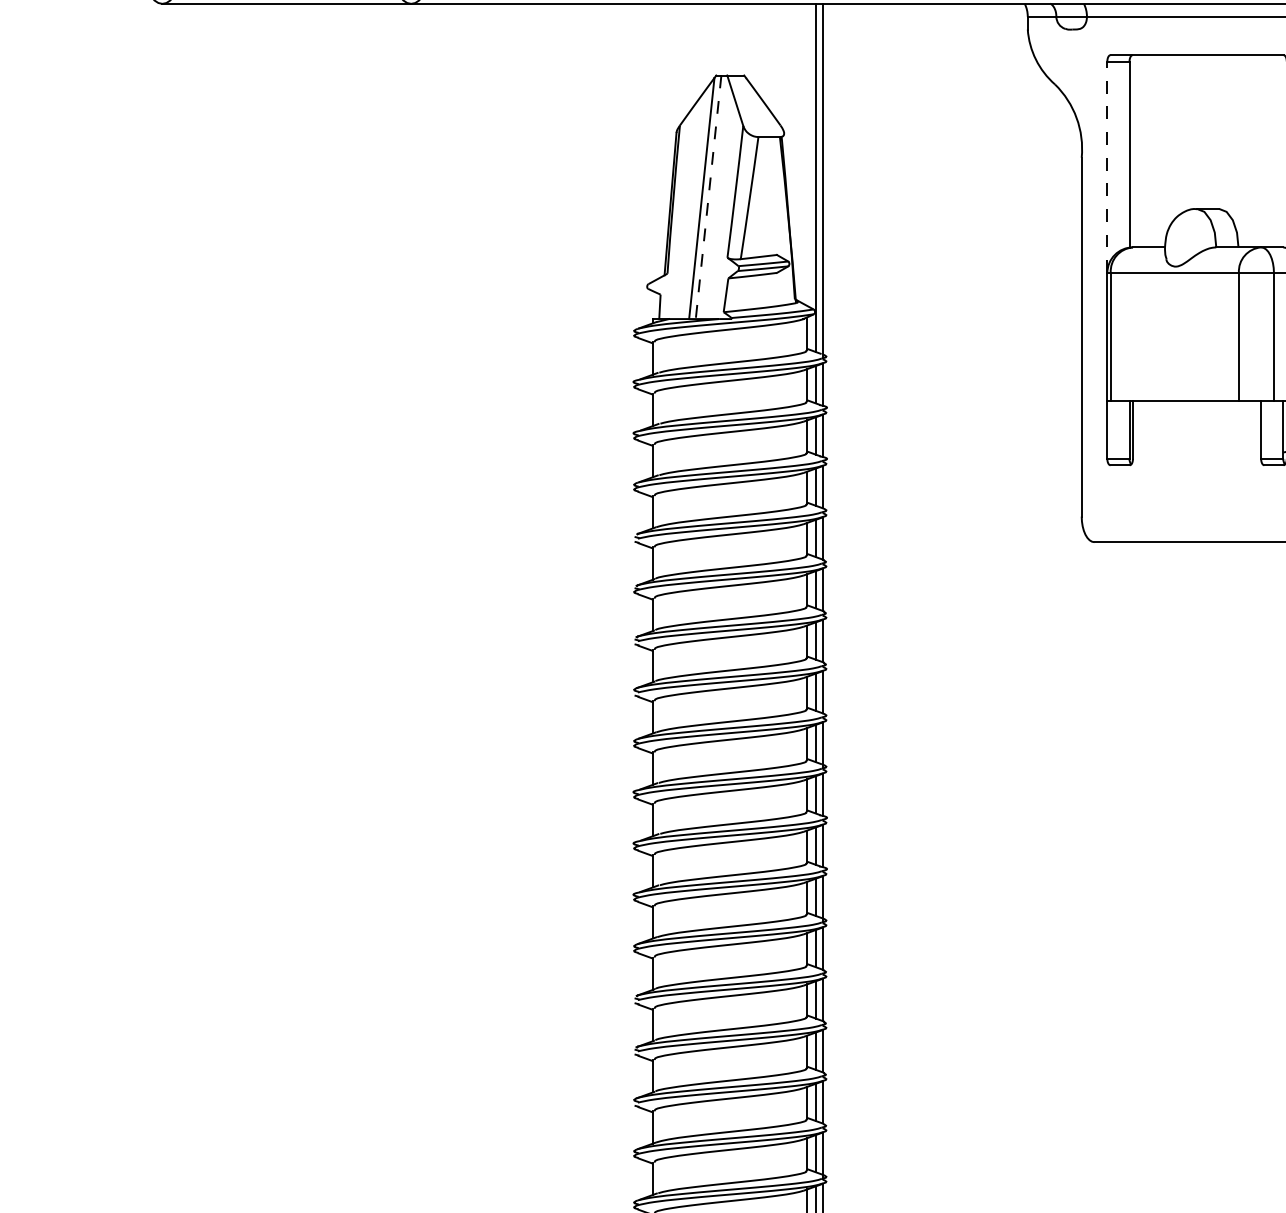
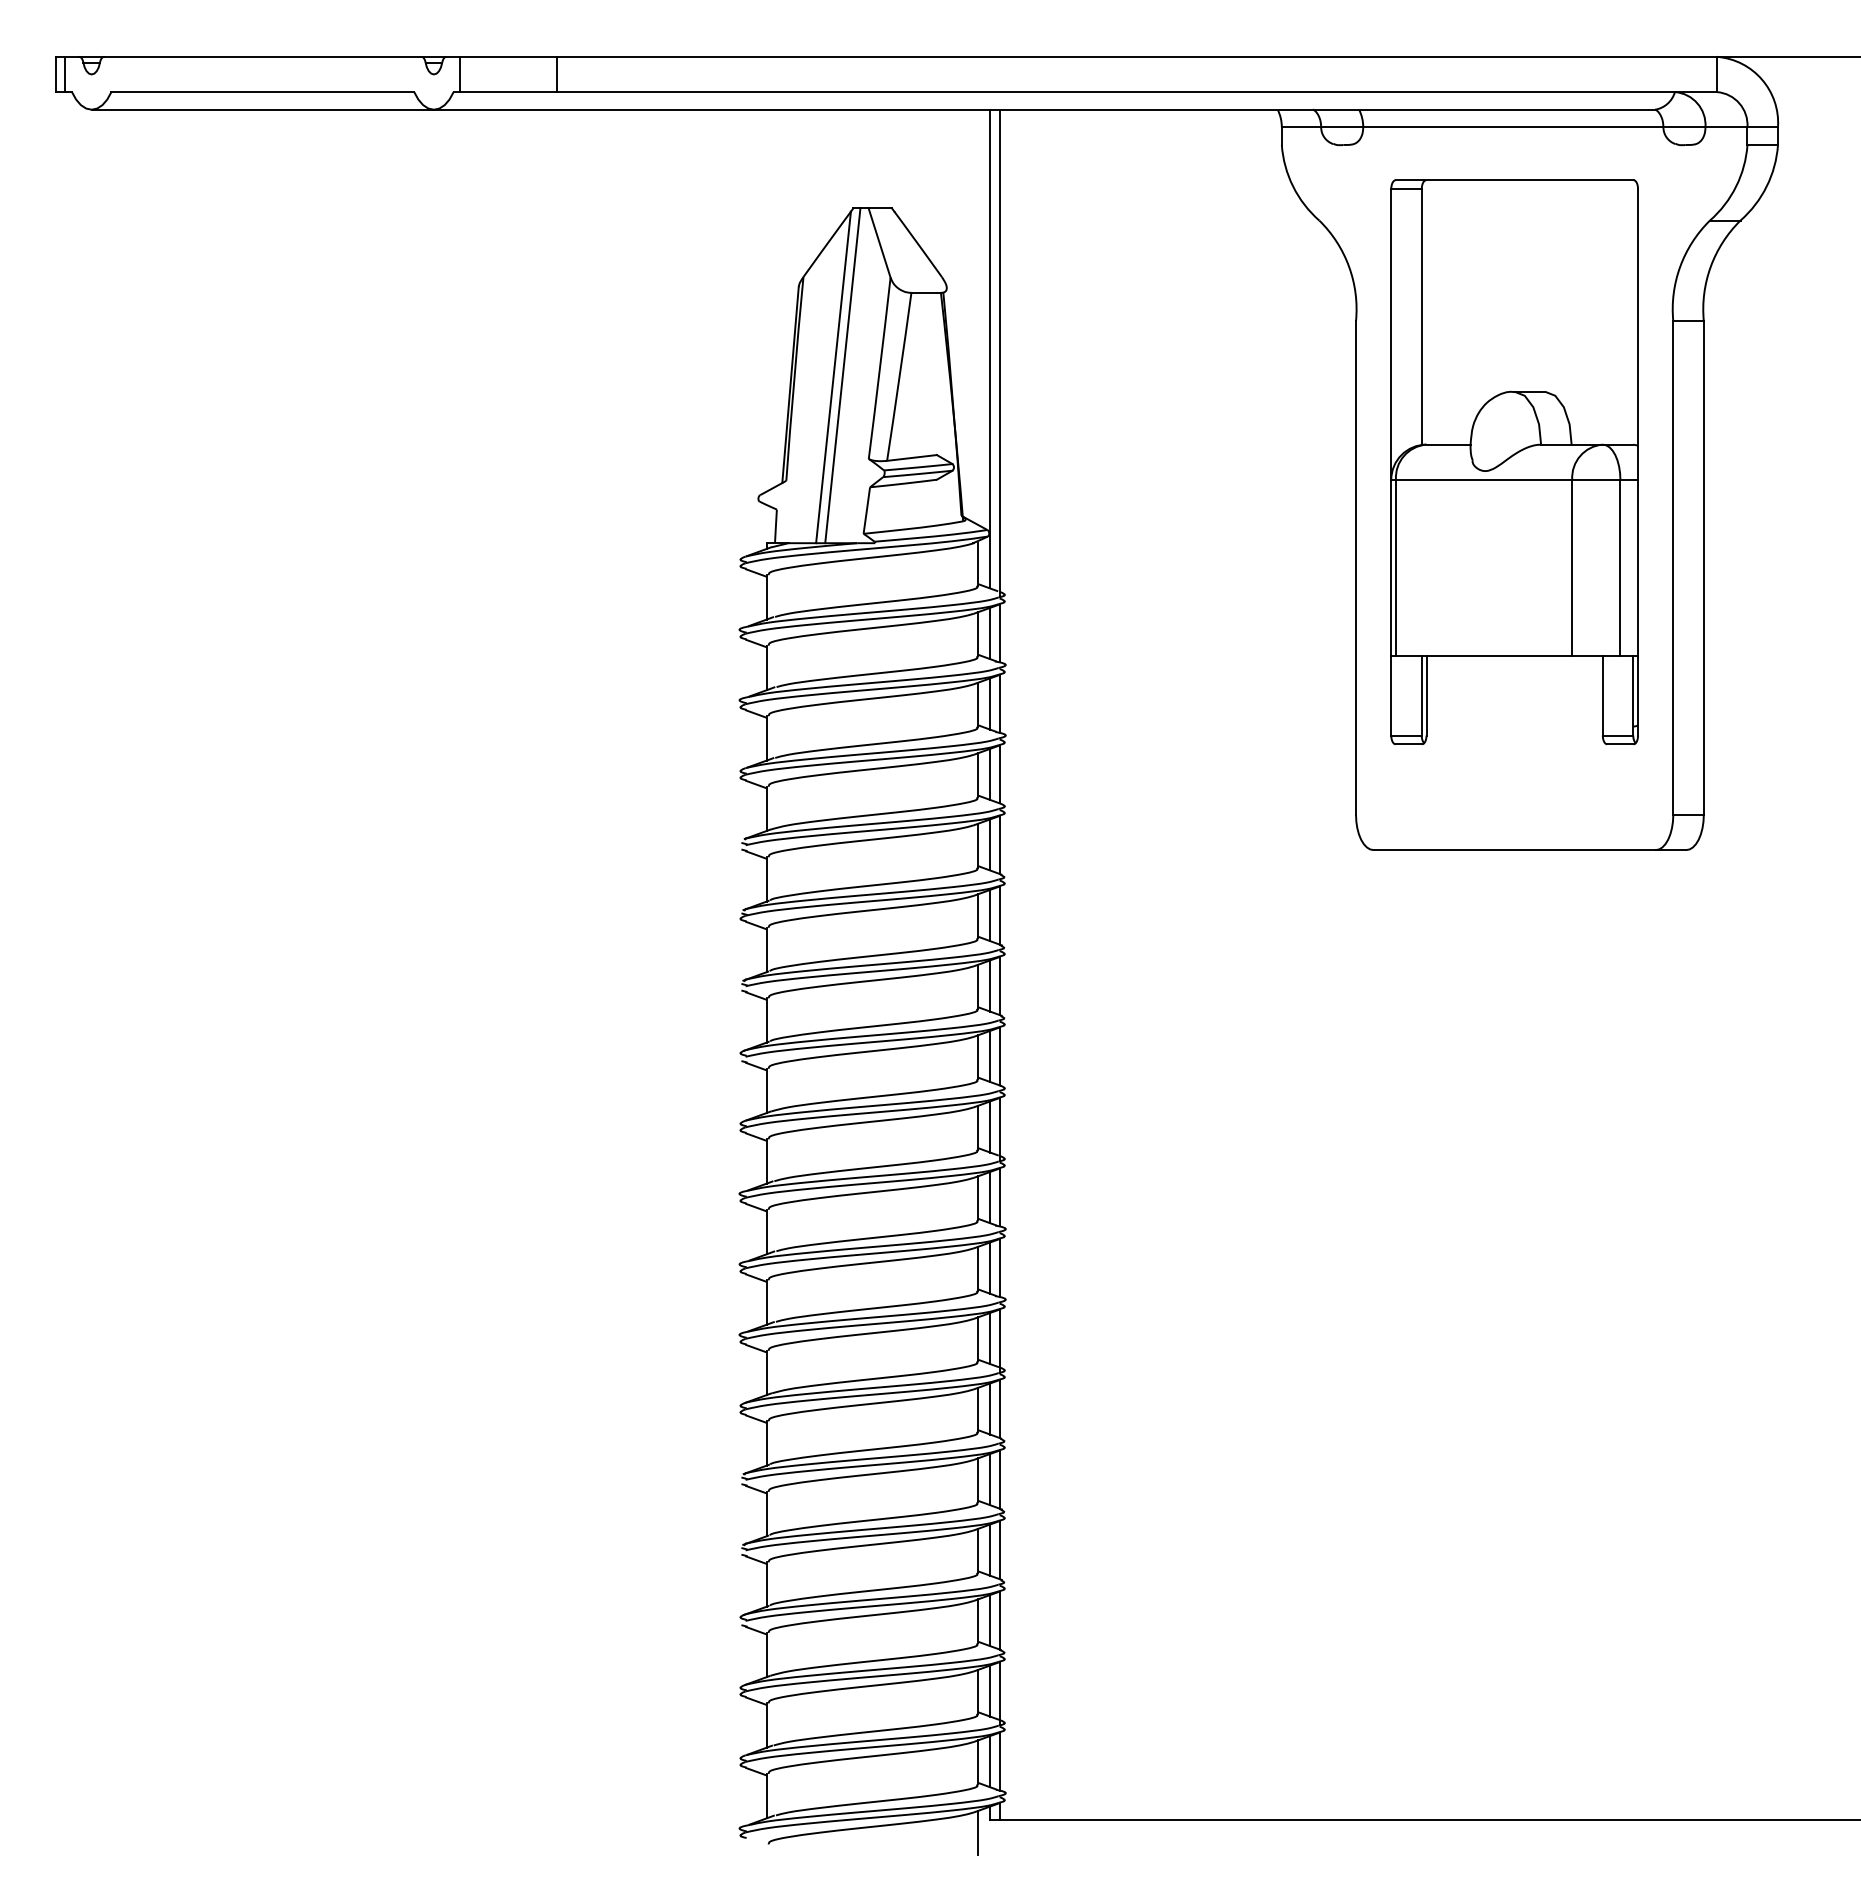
line: (1107, 166) -> (1391, 333), dashed -> solid
line: (708, 197) -> (842, 376), dashed -> solid

